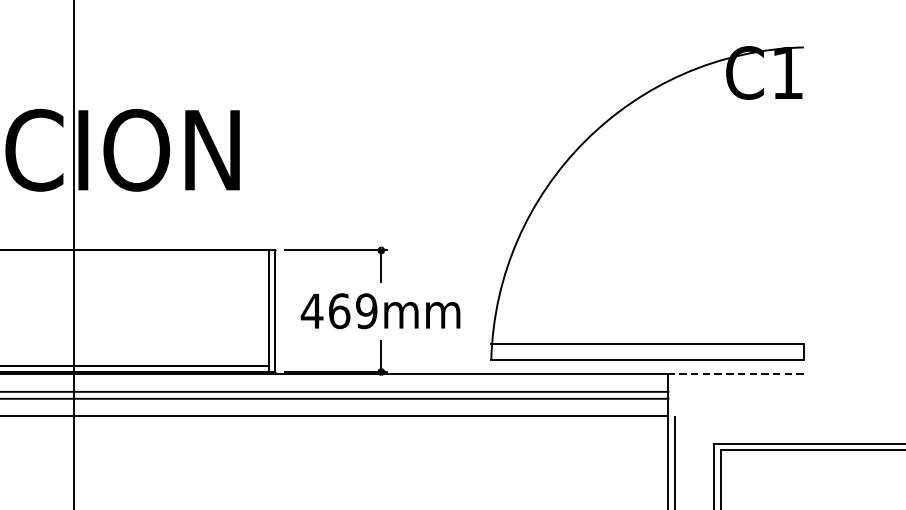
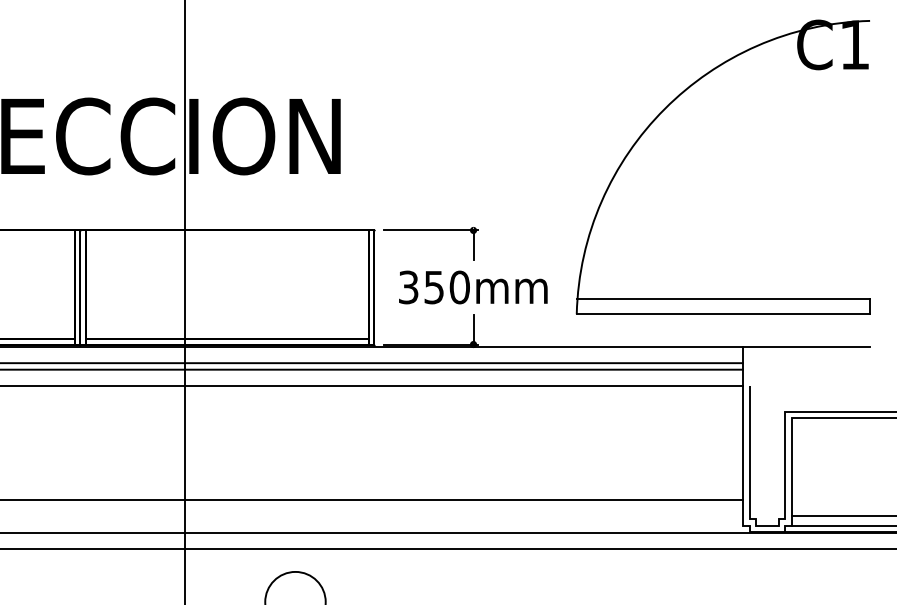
part: (585, 141) -> (665, 109), moved
text: (338, 311) -> (433, 287), 469mm -> 350mm
line: (736, 374) -> (806, 346), dashed -> solid

